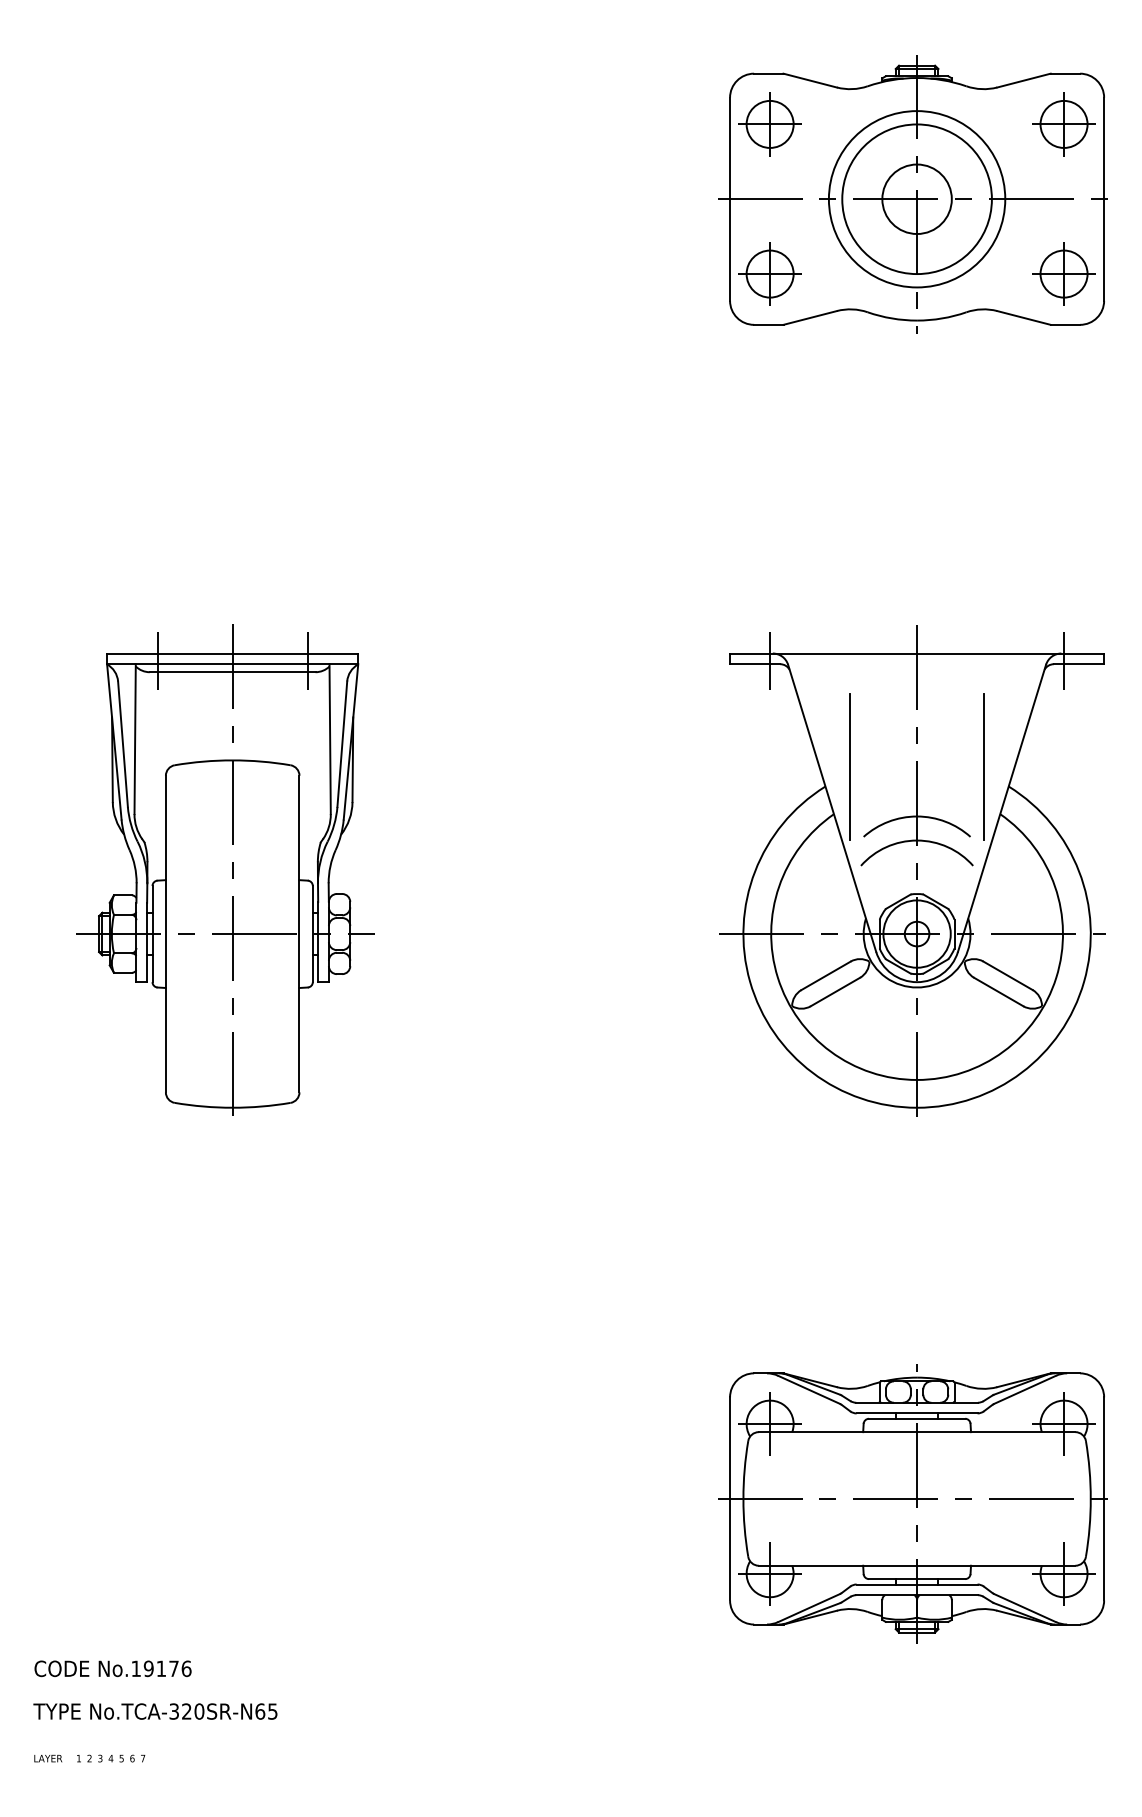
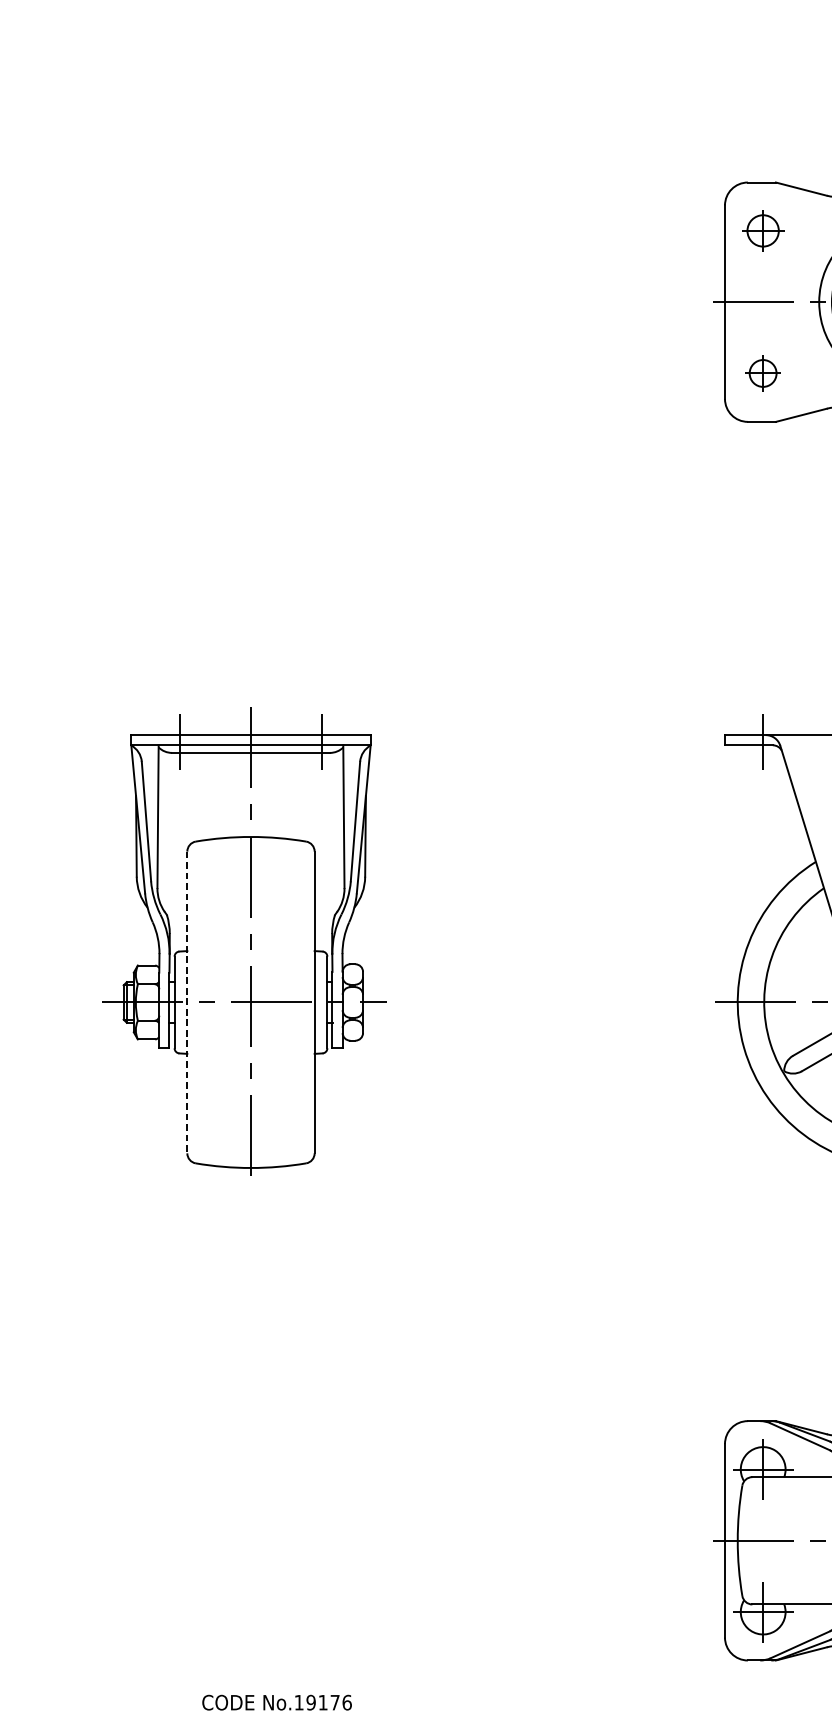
part: (769, 124) -> (762, 230), size x0.7
part: (769, 273) -> (762, 372), size x0.6
line: (165, 934) -> (186, 1002), solid -> dashed
text: (112, 1668) -> (276, 1702), moved

